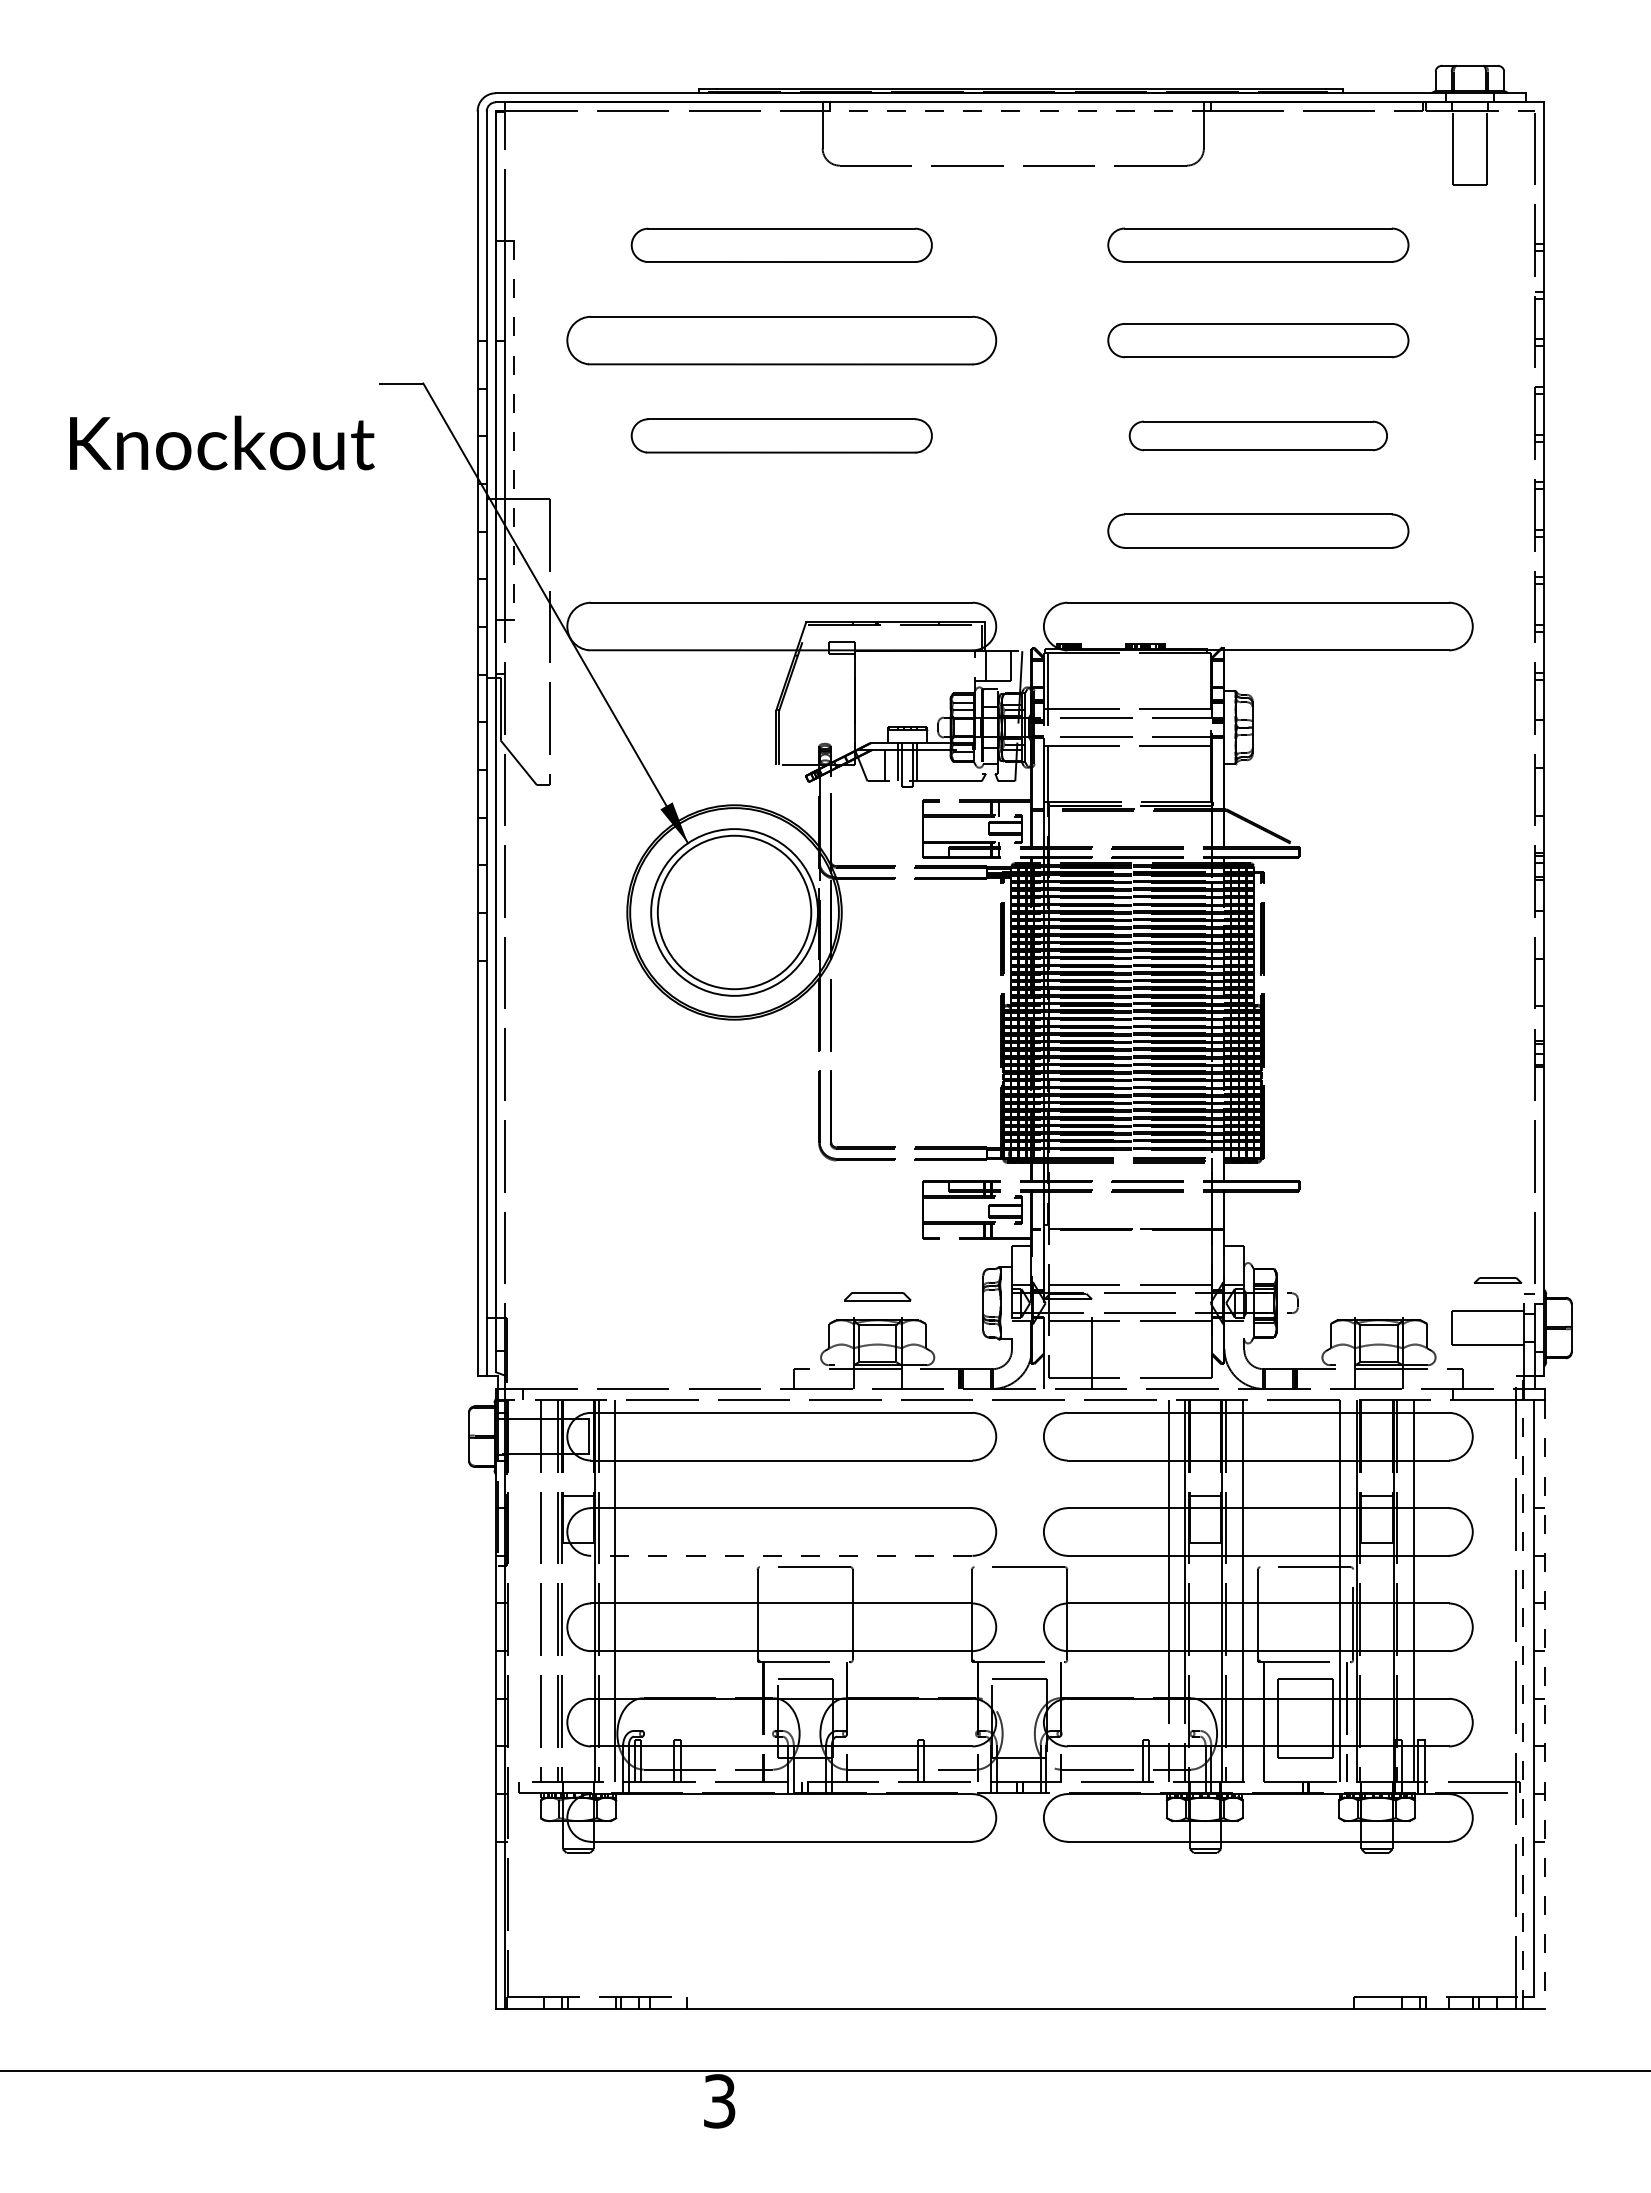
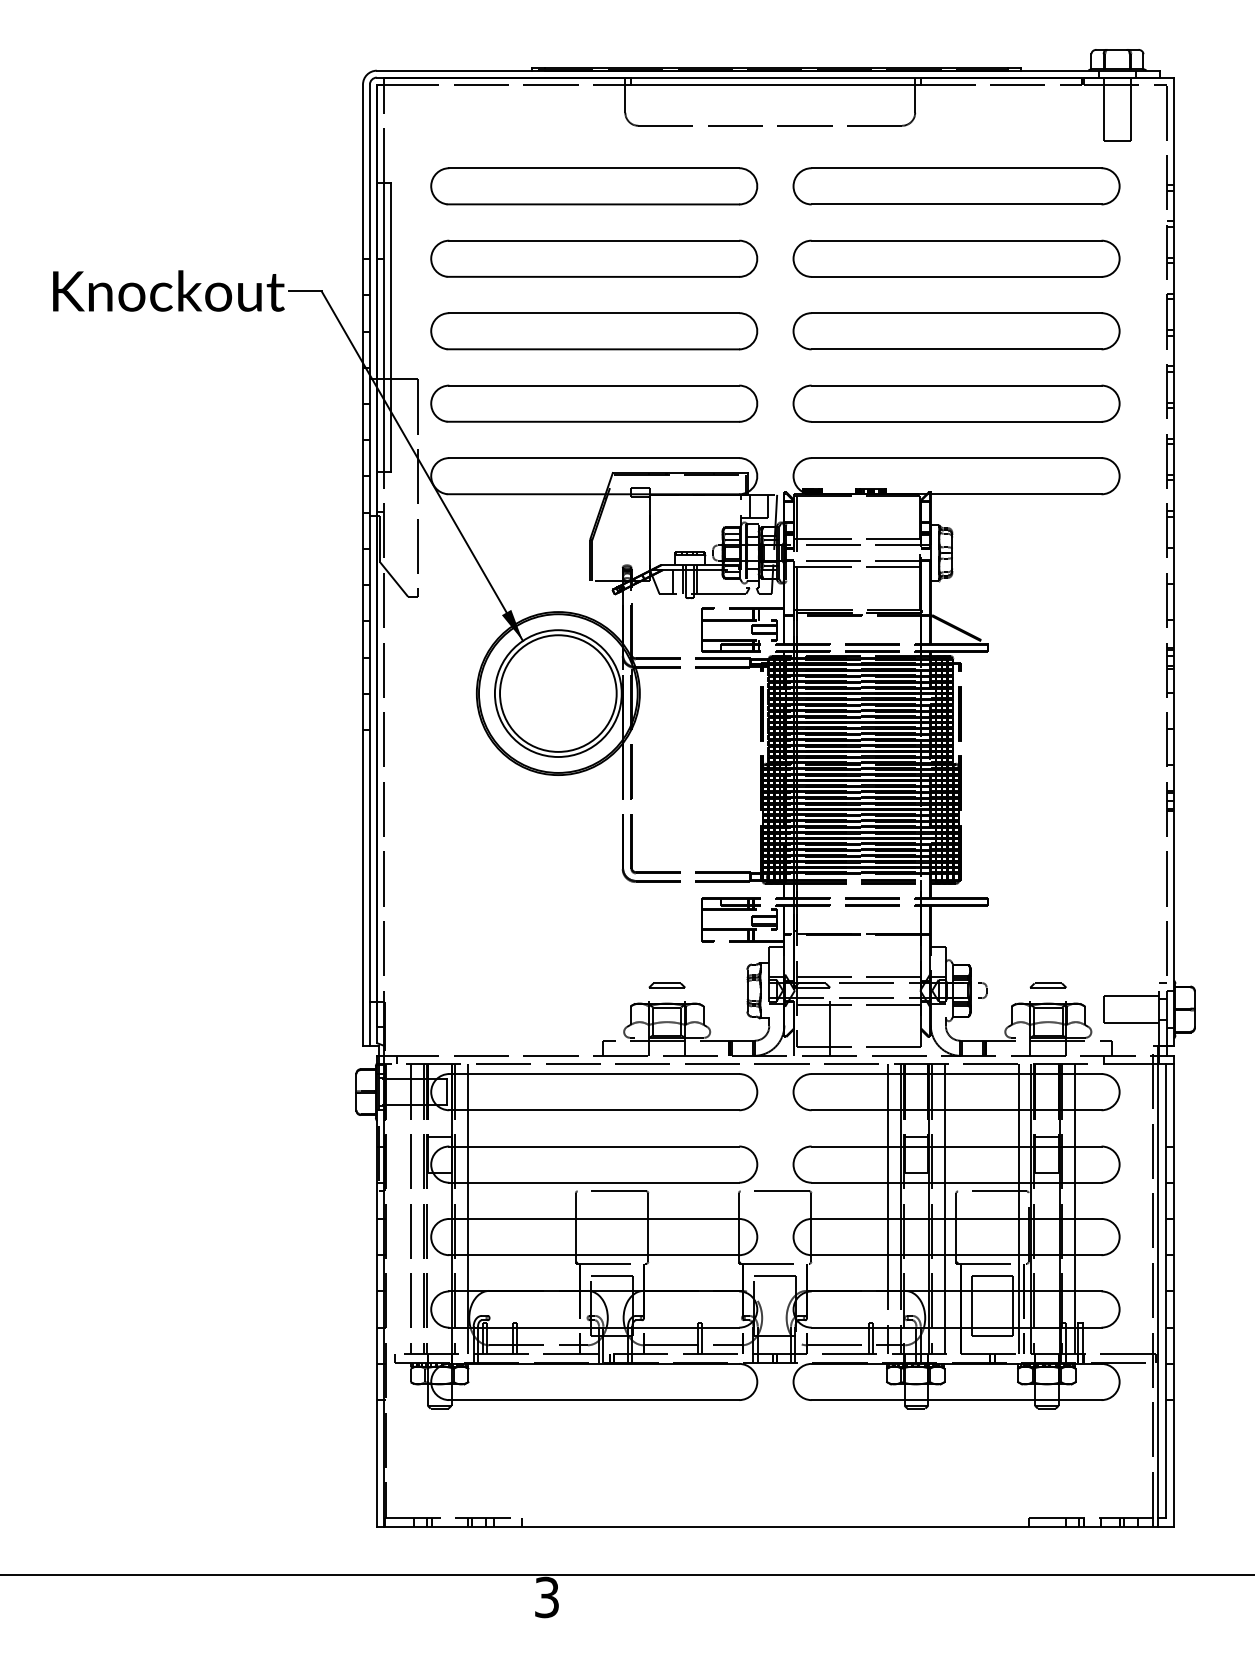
line: (1020, 111) -> (775, 84), dashed -> solid
part: (1258, 244) -> (956, 185), size x1.43
part: (781, 245) -> (594, 186), size x1.43
part: (1258, 340) -> (956, 258), size x1.43
line: (514, 430) -> (391, 327), dashed -> solid
part: (781, 435) -> (594, 330), size x1.43
part: (1258, 435) -> (956, 330), size x1.67
text: (222, 442) -> (169, 290), moved
part: (781, 530) -> (594, 403), added
part: (1258, 530) -> (956, 403), size x1.43
part: (1497, 1280) -> (1047, 985), moved
part: (877, 1296) -> (667, 985), size x0.71
line: (781, 1555) -> (594, 1182), dashed -> solid
line: (1522, 1691) -> (1157, 1285), dashed -> solid
line: (1544, 1704) -> (1174, 1295), dashed -> solid

